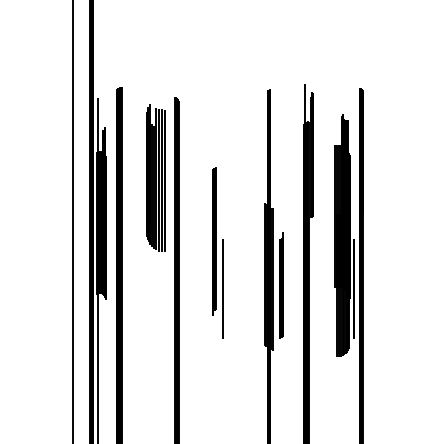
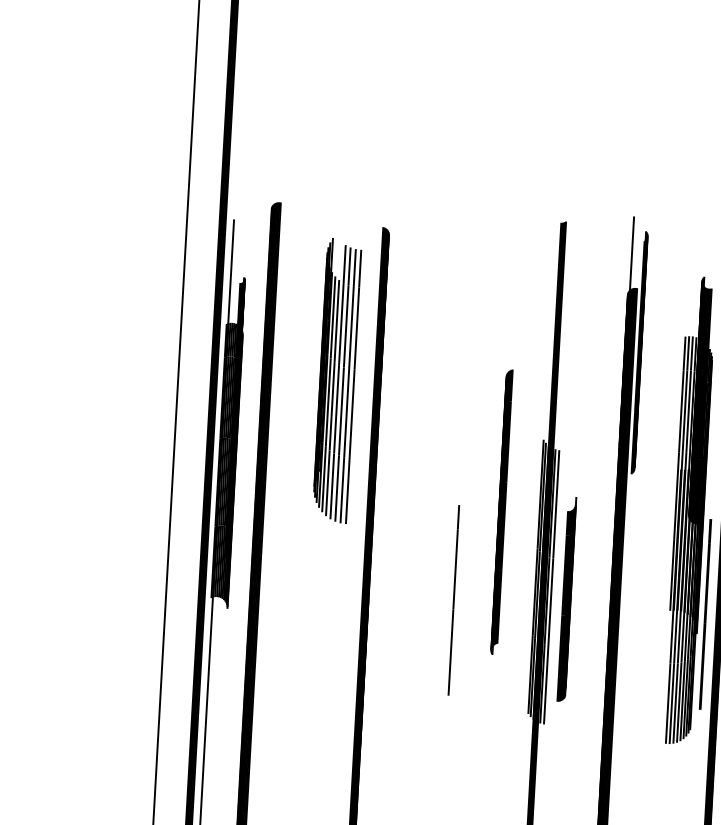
line: (214, 241) -> (502, 511), moved

